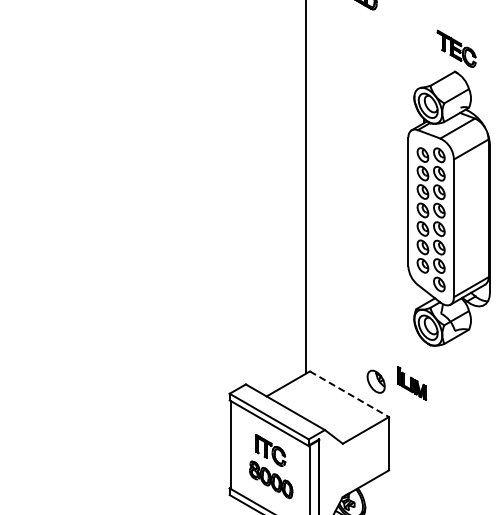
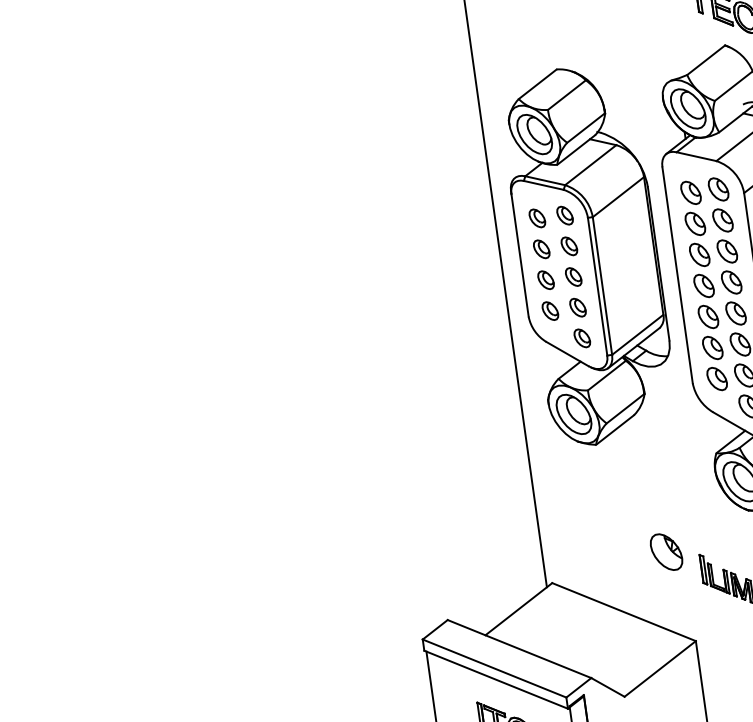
part: (358, 183) -> (589, 255), added
part: (375, 381) -> (665, 551), moved
line: (349, 394) -> (624, 612), dashed -> solid

